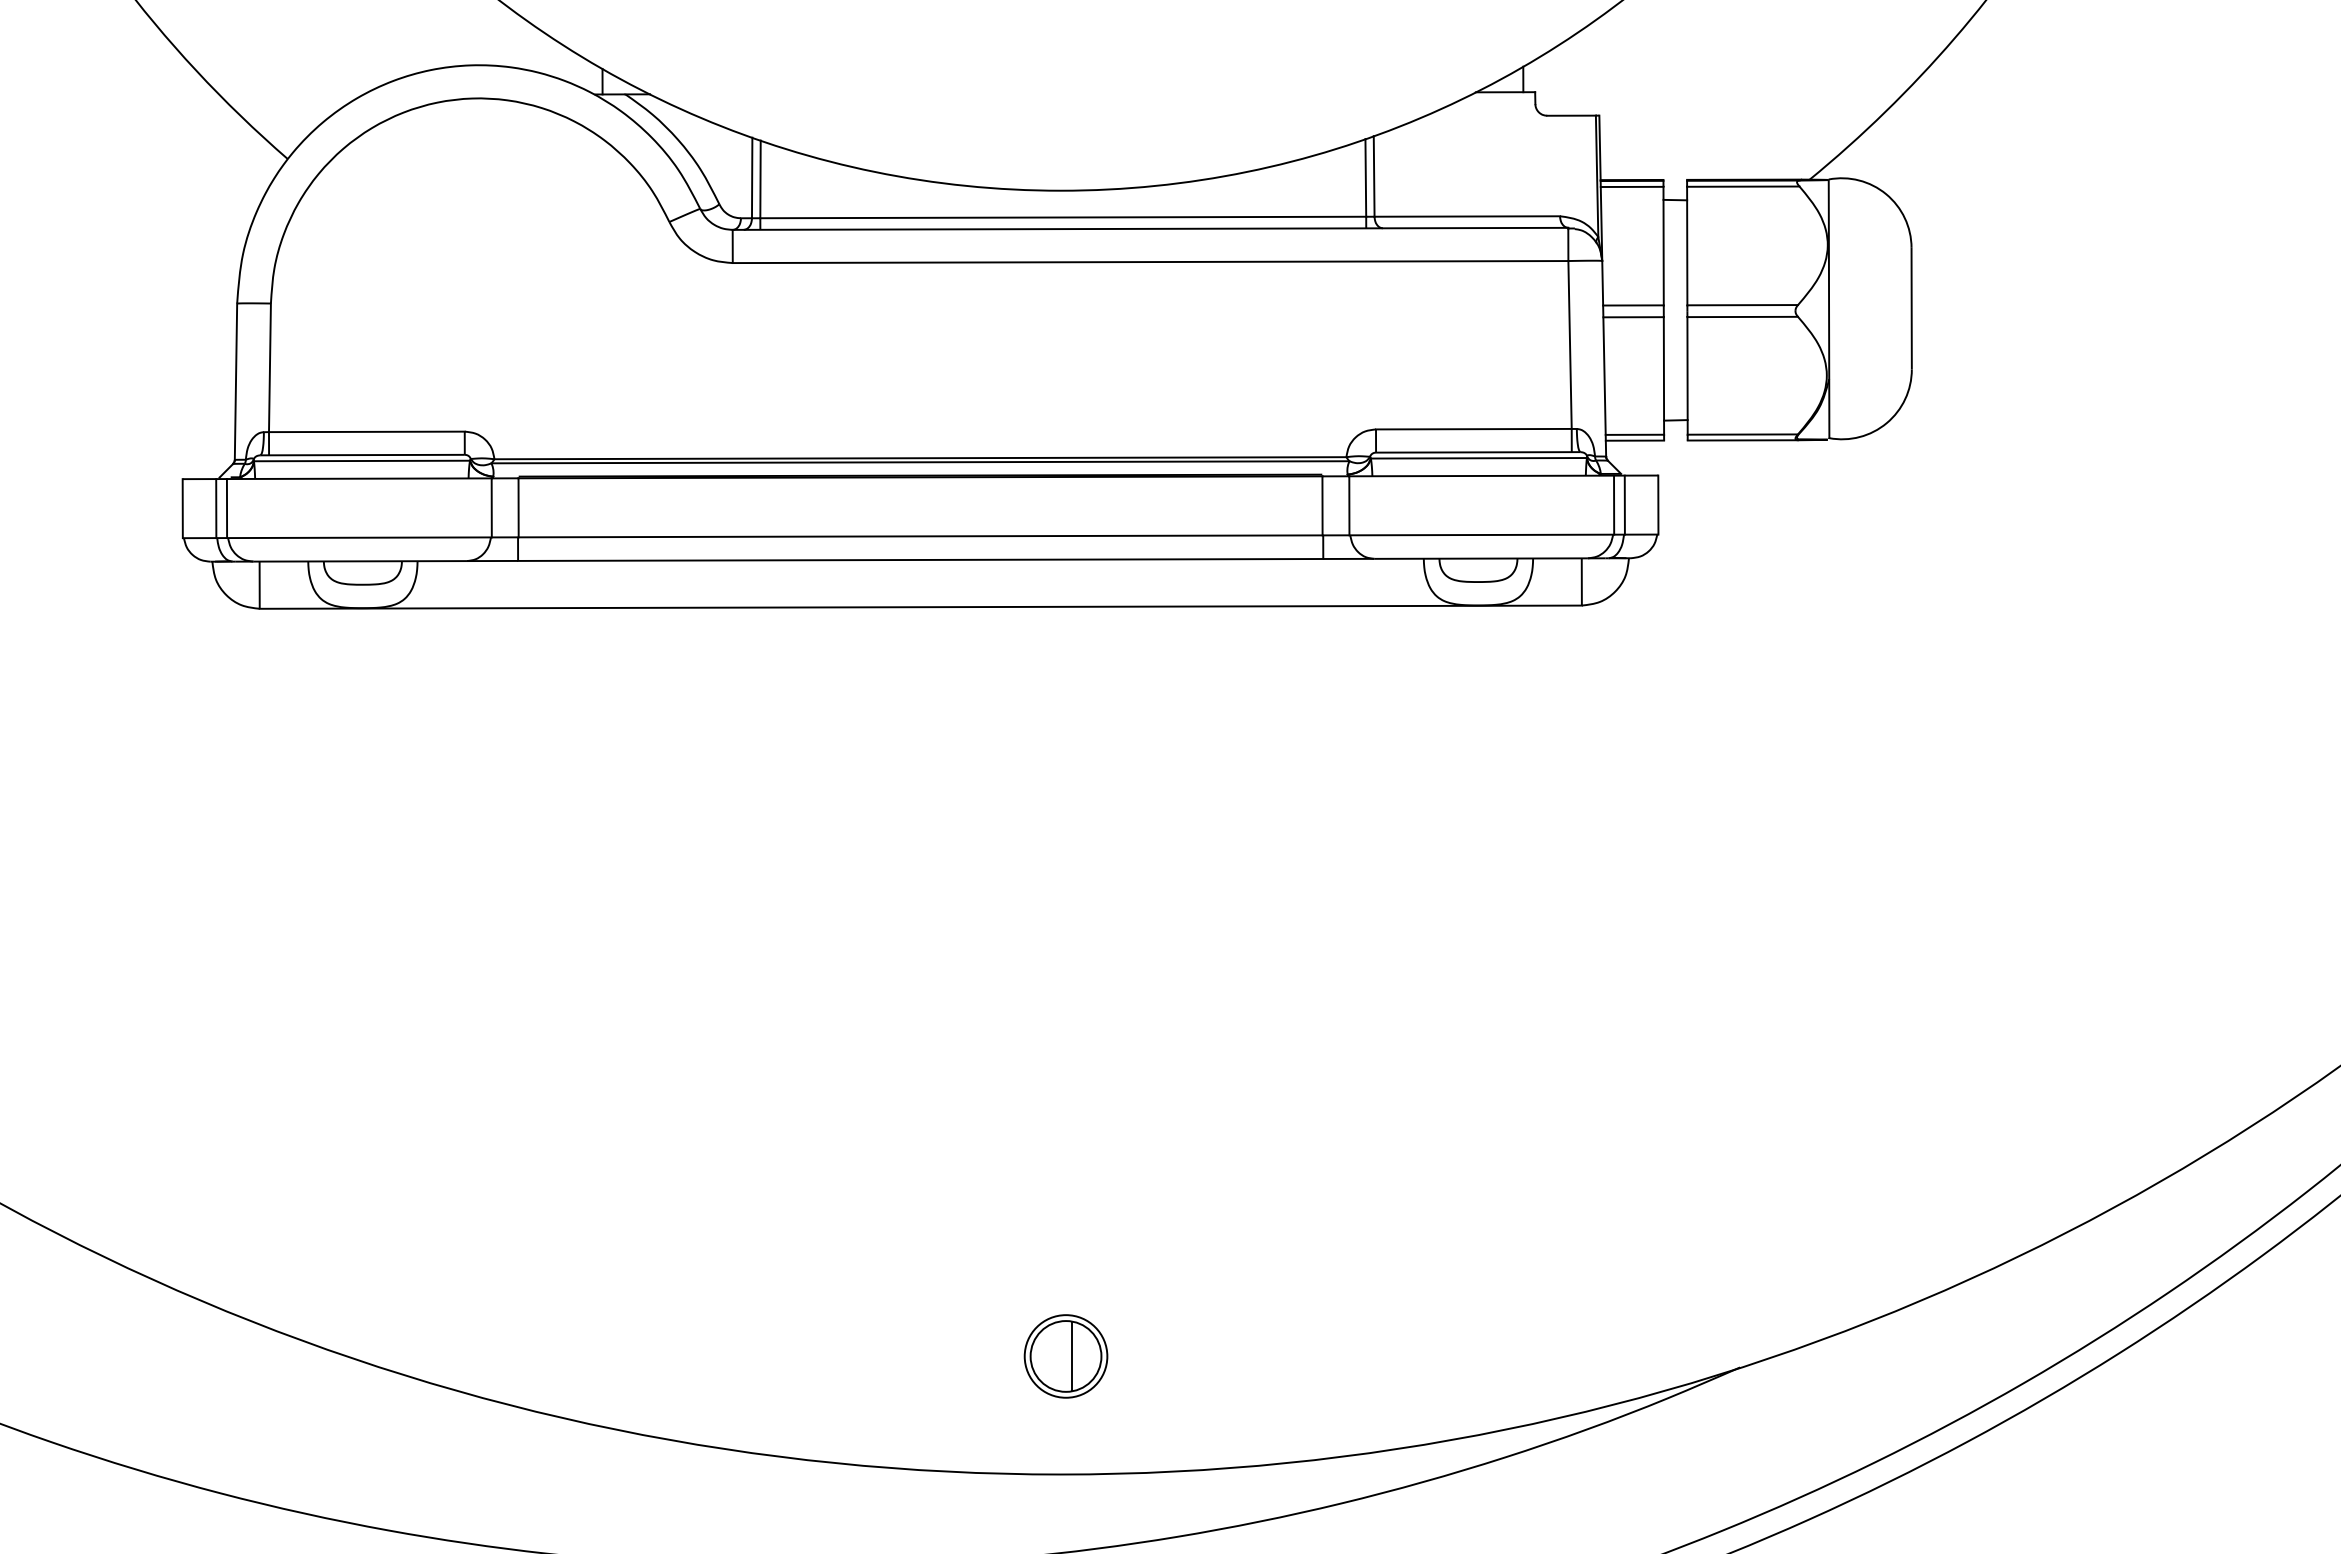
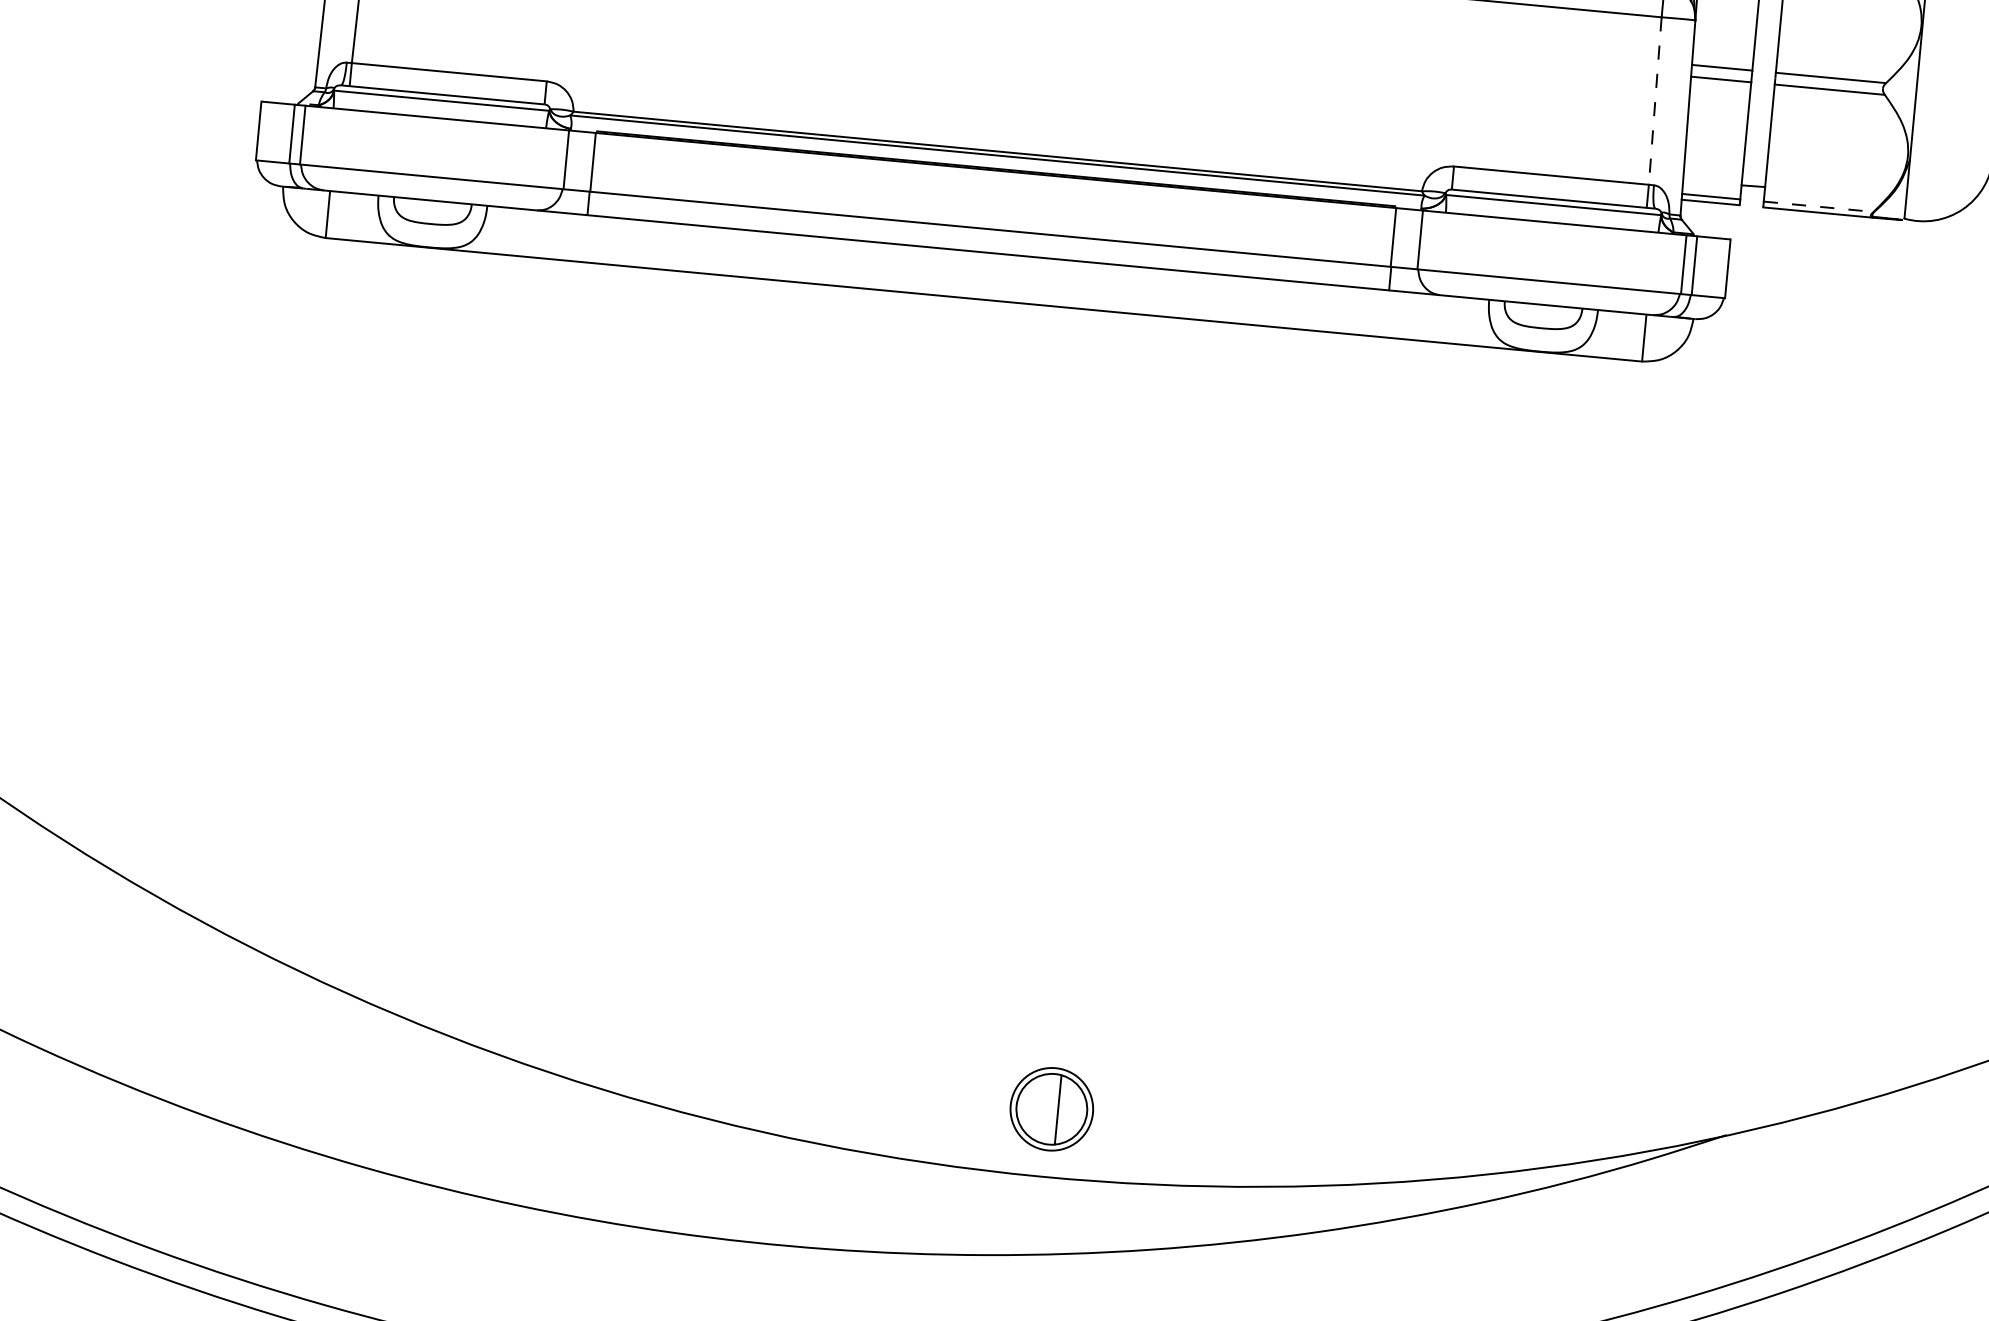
line: (1570, 344) -> (1655, 100), solid -> dashed
line: (1743, 434) -> (1819, 206), solid -> dashed
part: (1065, 1356) -> (1051, 1109), moved

